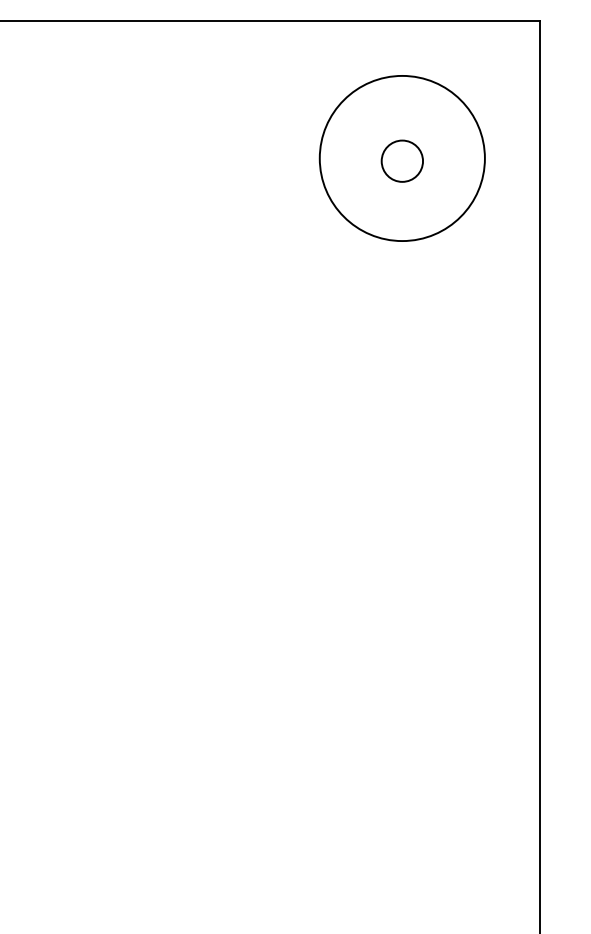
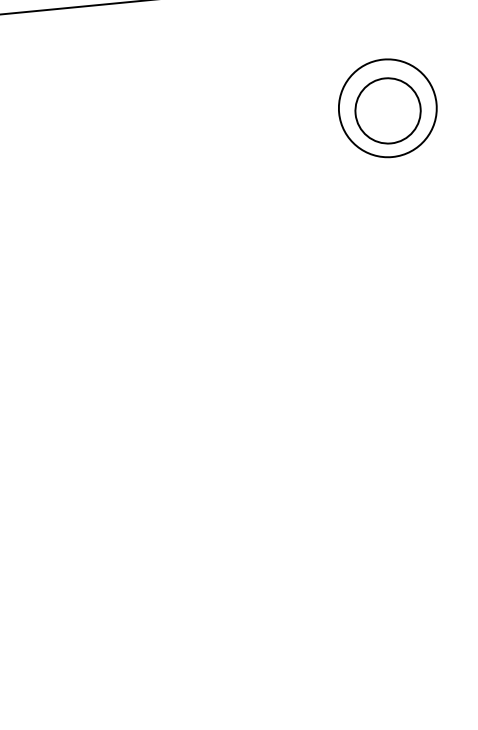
circle: (401, 158) -> (387, 108), size x0.62
circle: (401, 160) -> (387, 110), size x1.67

